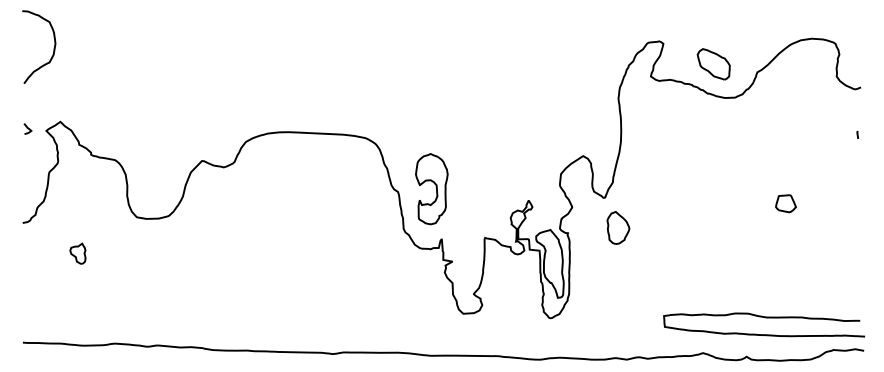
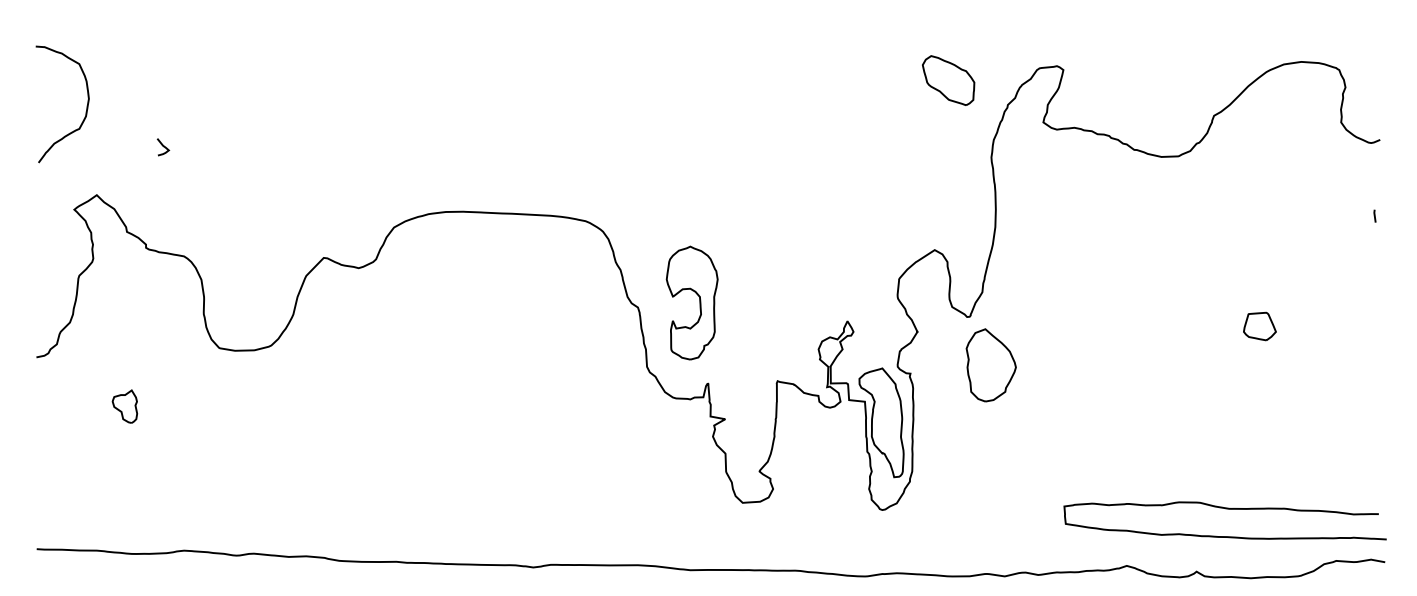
curve: (53, 48) -> (85, 106), moved
part: (713, 64) -> (948, 80), moved
curve: (27, 128) -> (162, 146), moved
part: (618, 227) -> (991, 364), size x1.4

